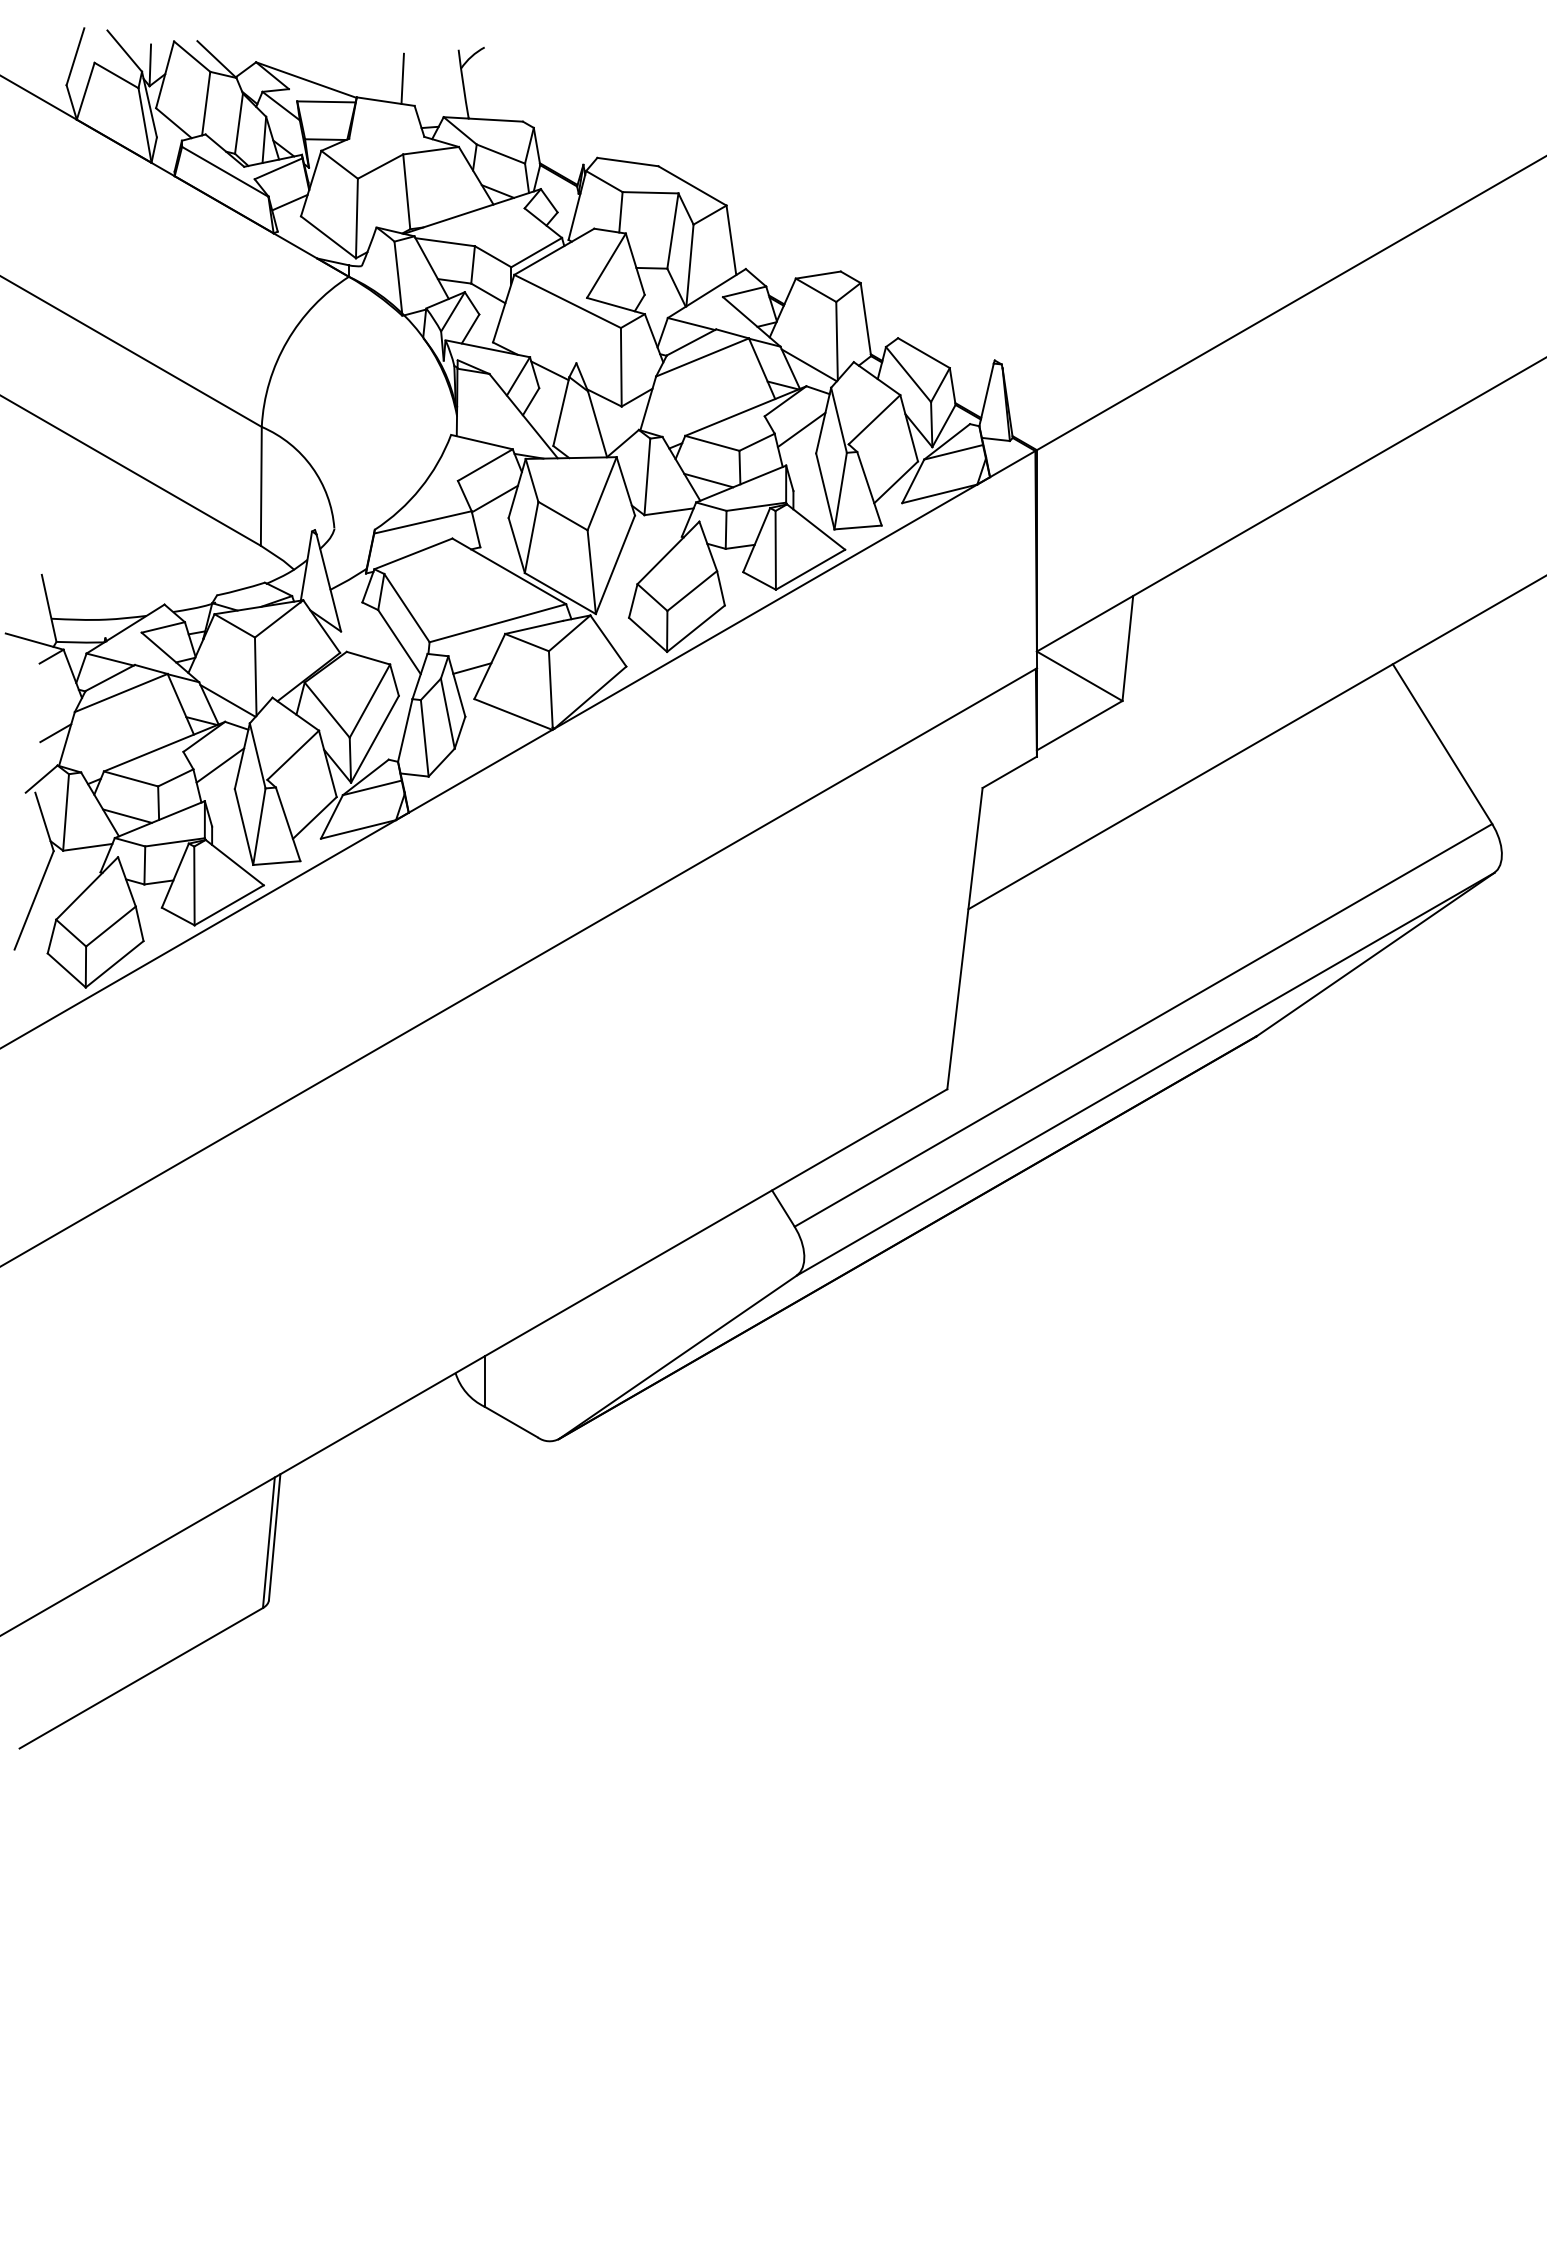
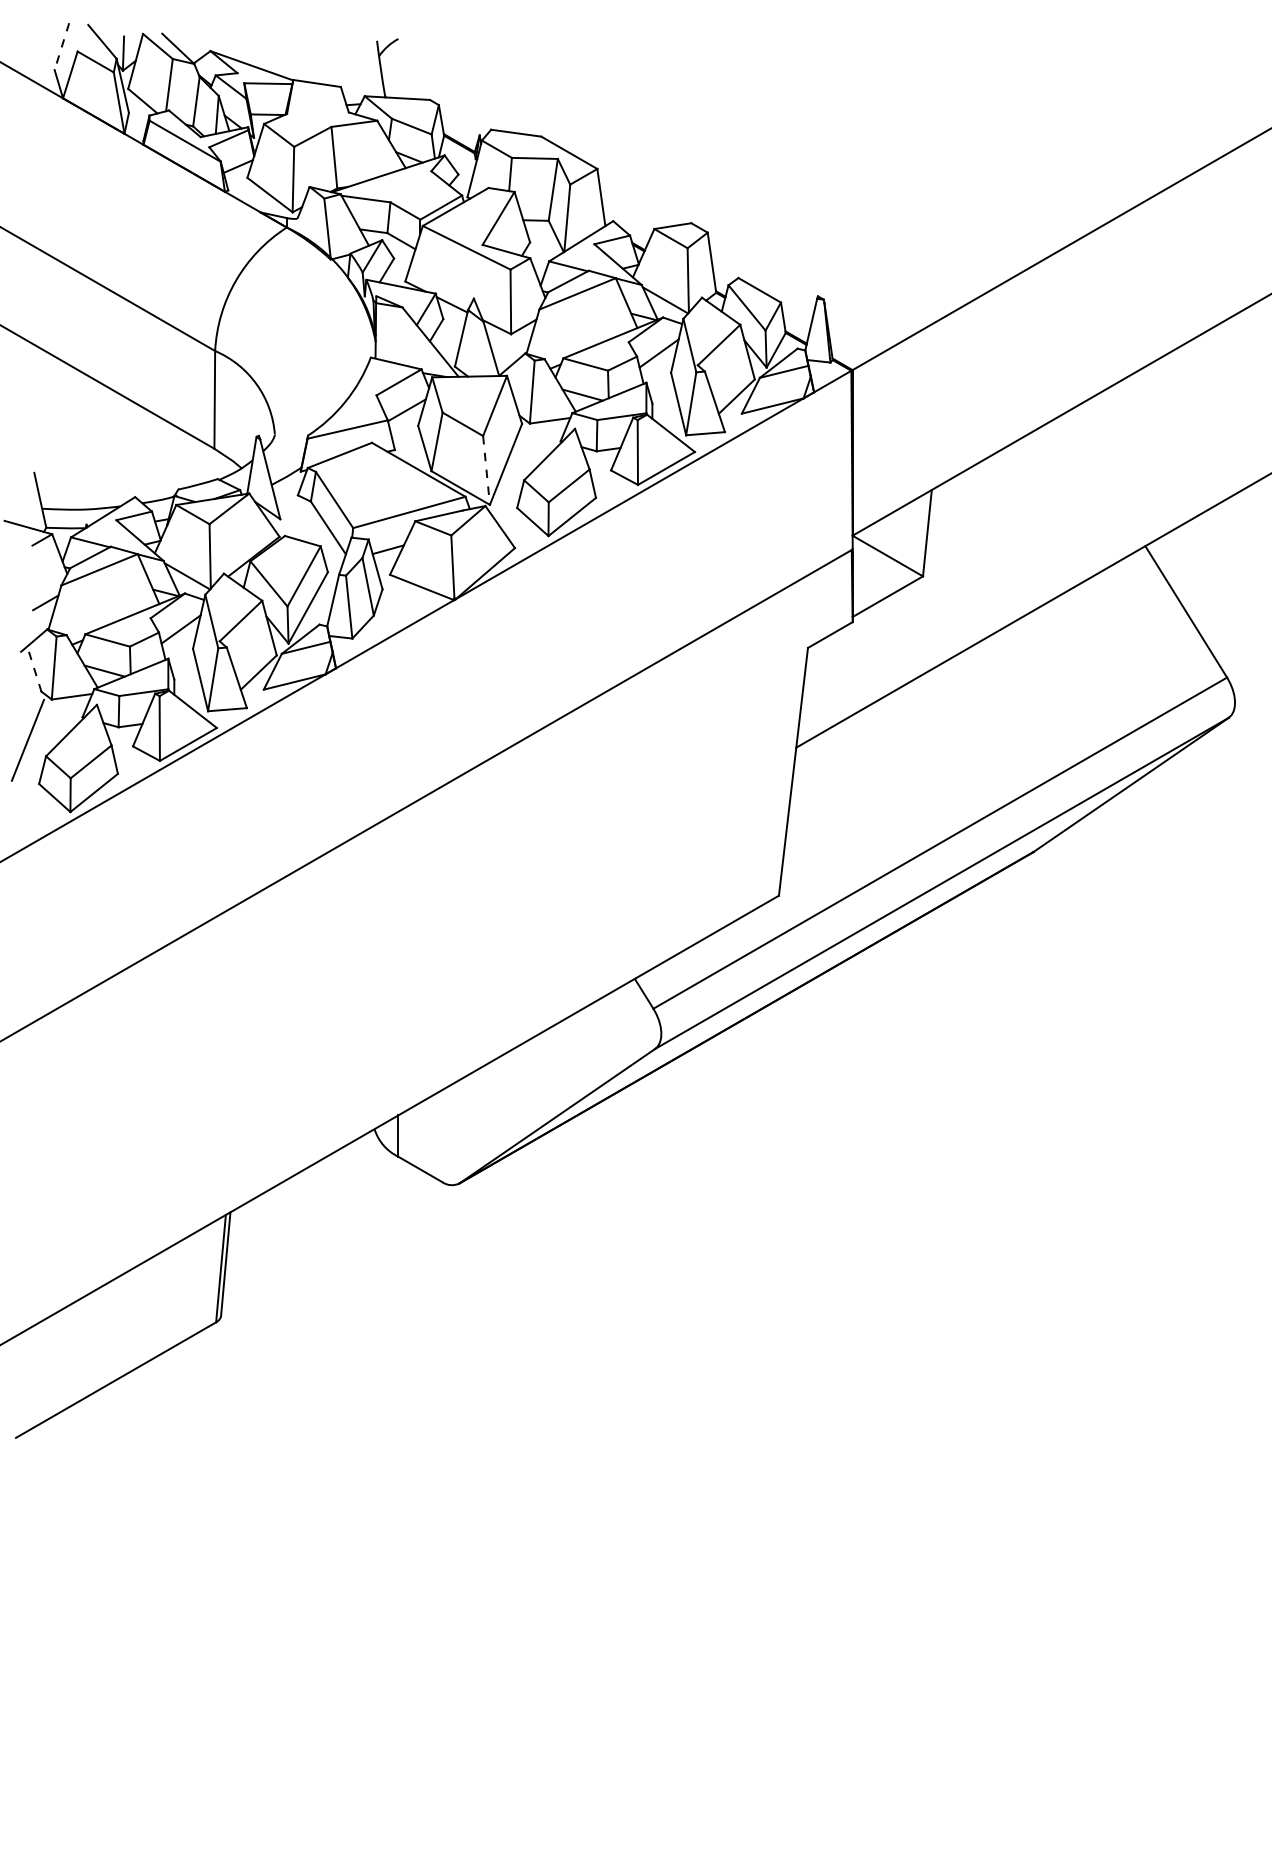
line: (75, 56) -> (61, 46), solid -> dashed
line: (402, 78) -> (330, 64), removed
line: (591, 572) -> (486, 470), solid -> dashed
line: (44, 821) -> (36, 675), solid -> dashed

